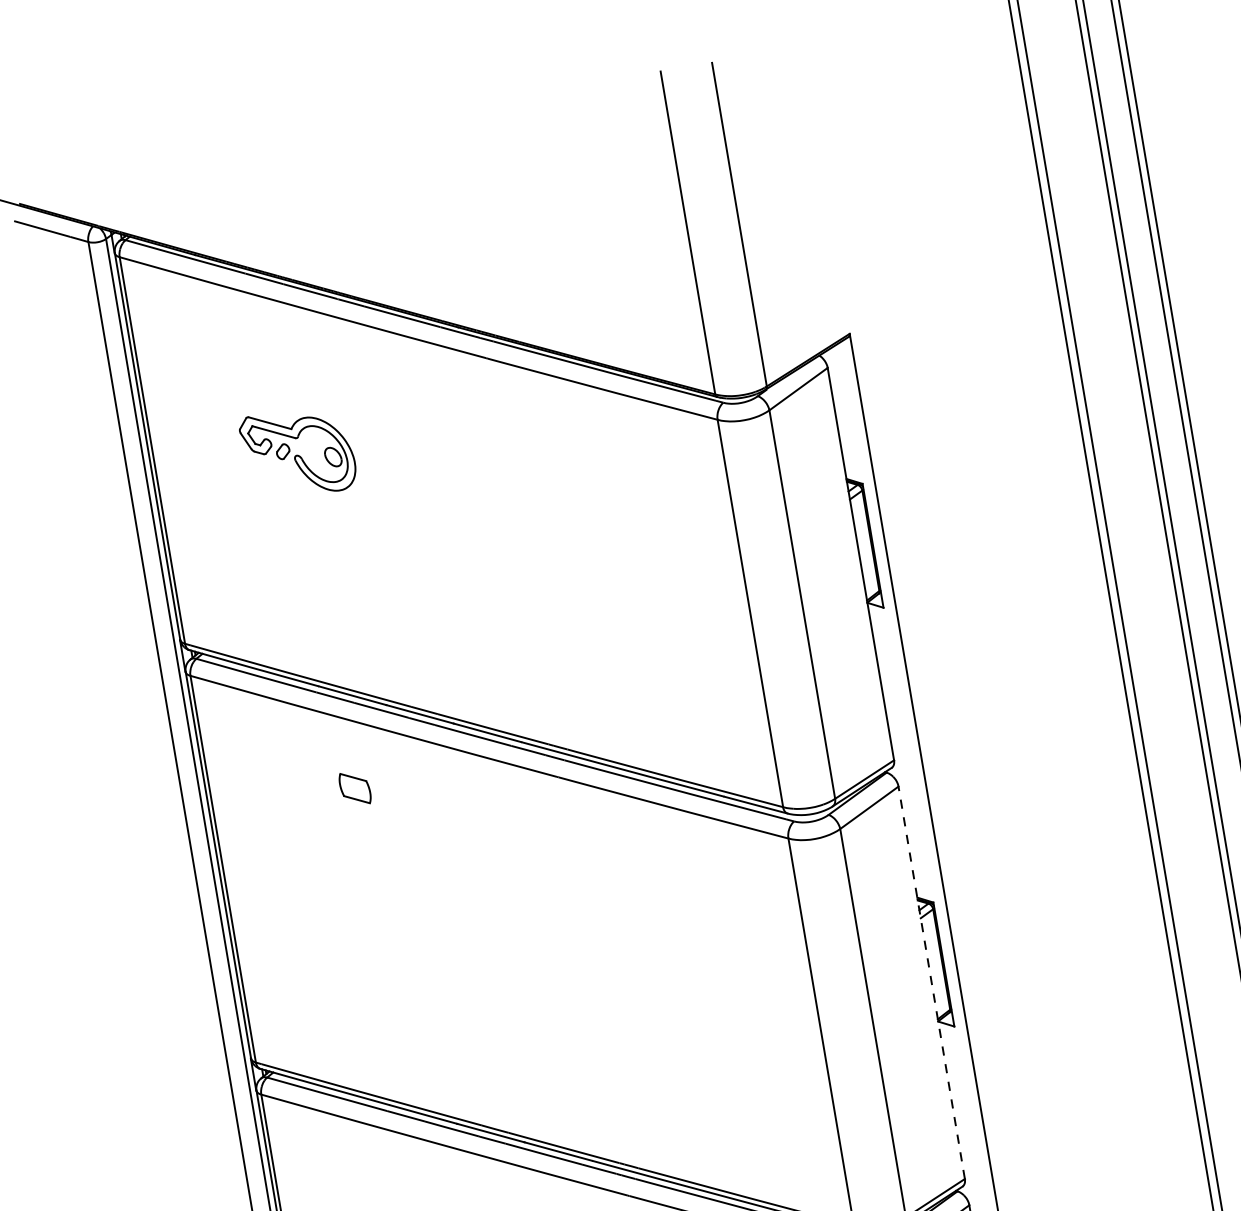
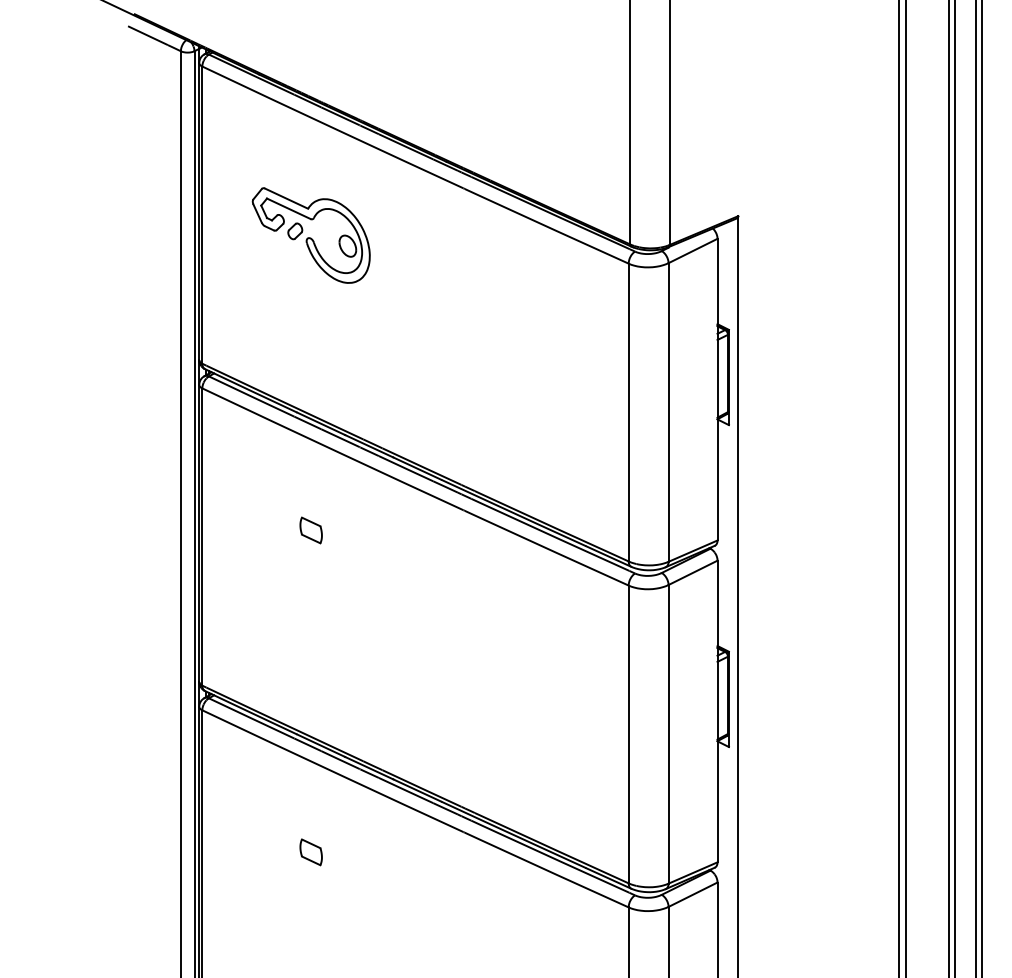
part: (297, 453) -> (310, 235), size x1.43
part: (354, 788) -> (310, 530), moved
line: (931, 982) -> (717, 711), dashed -> solid

